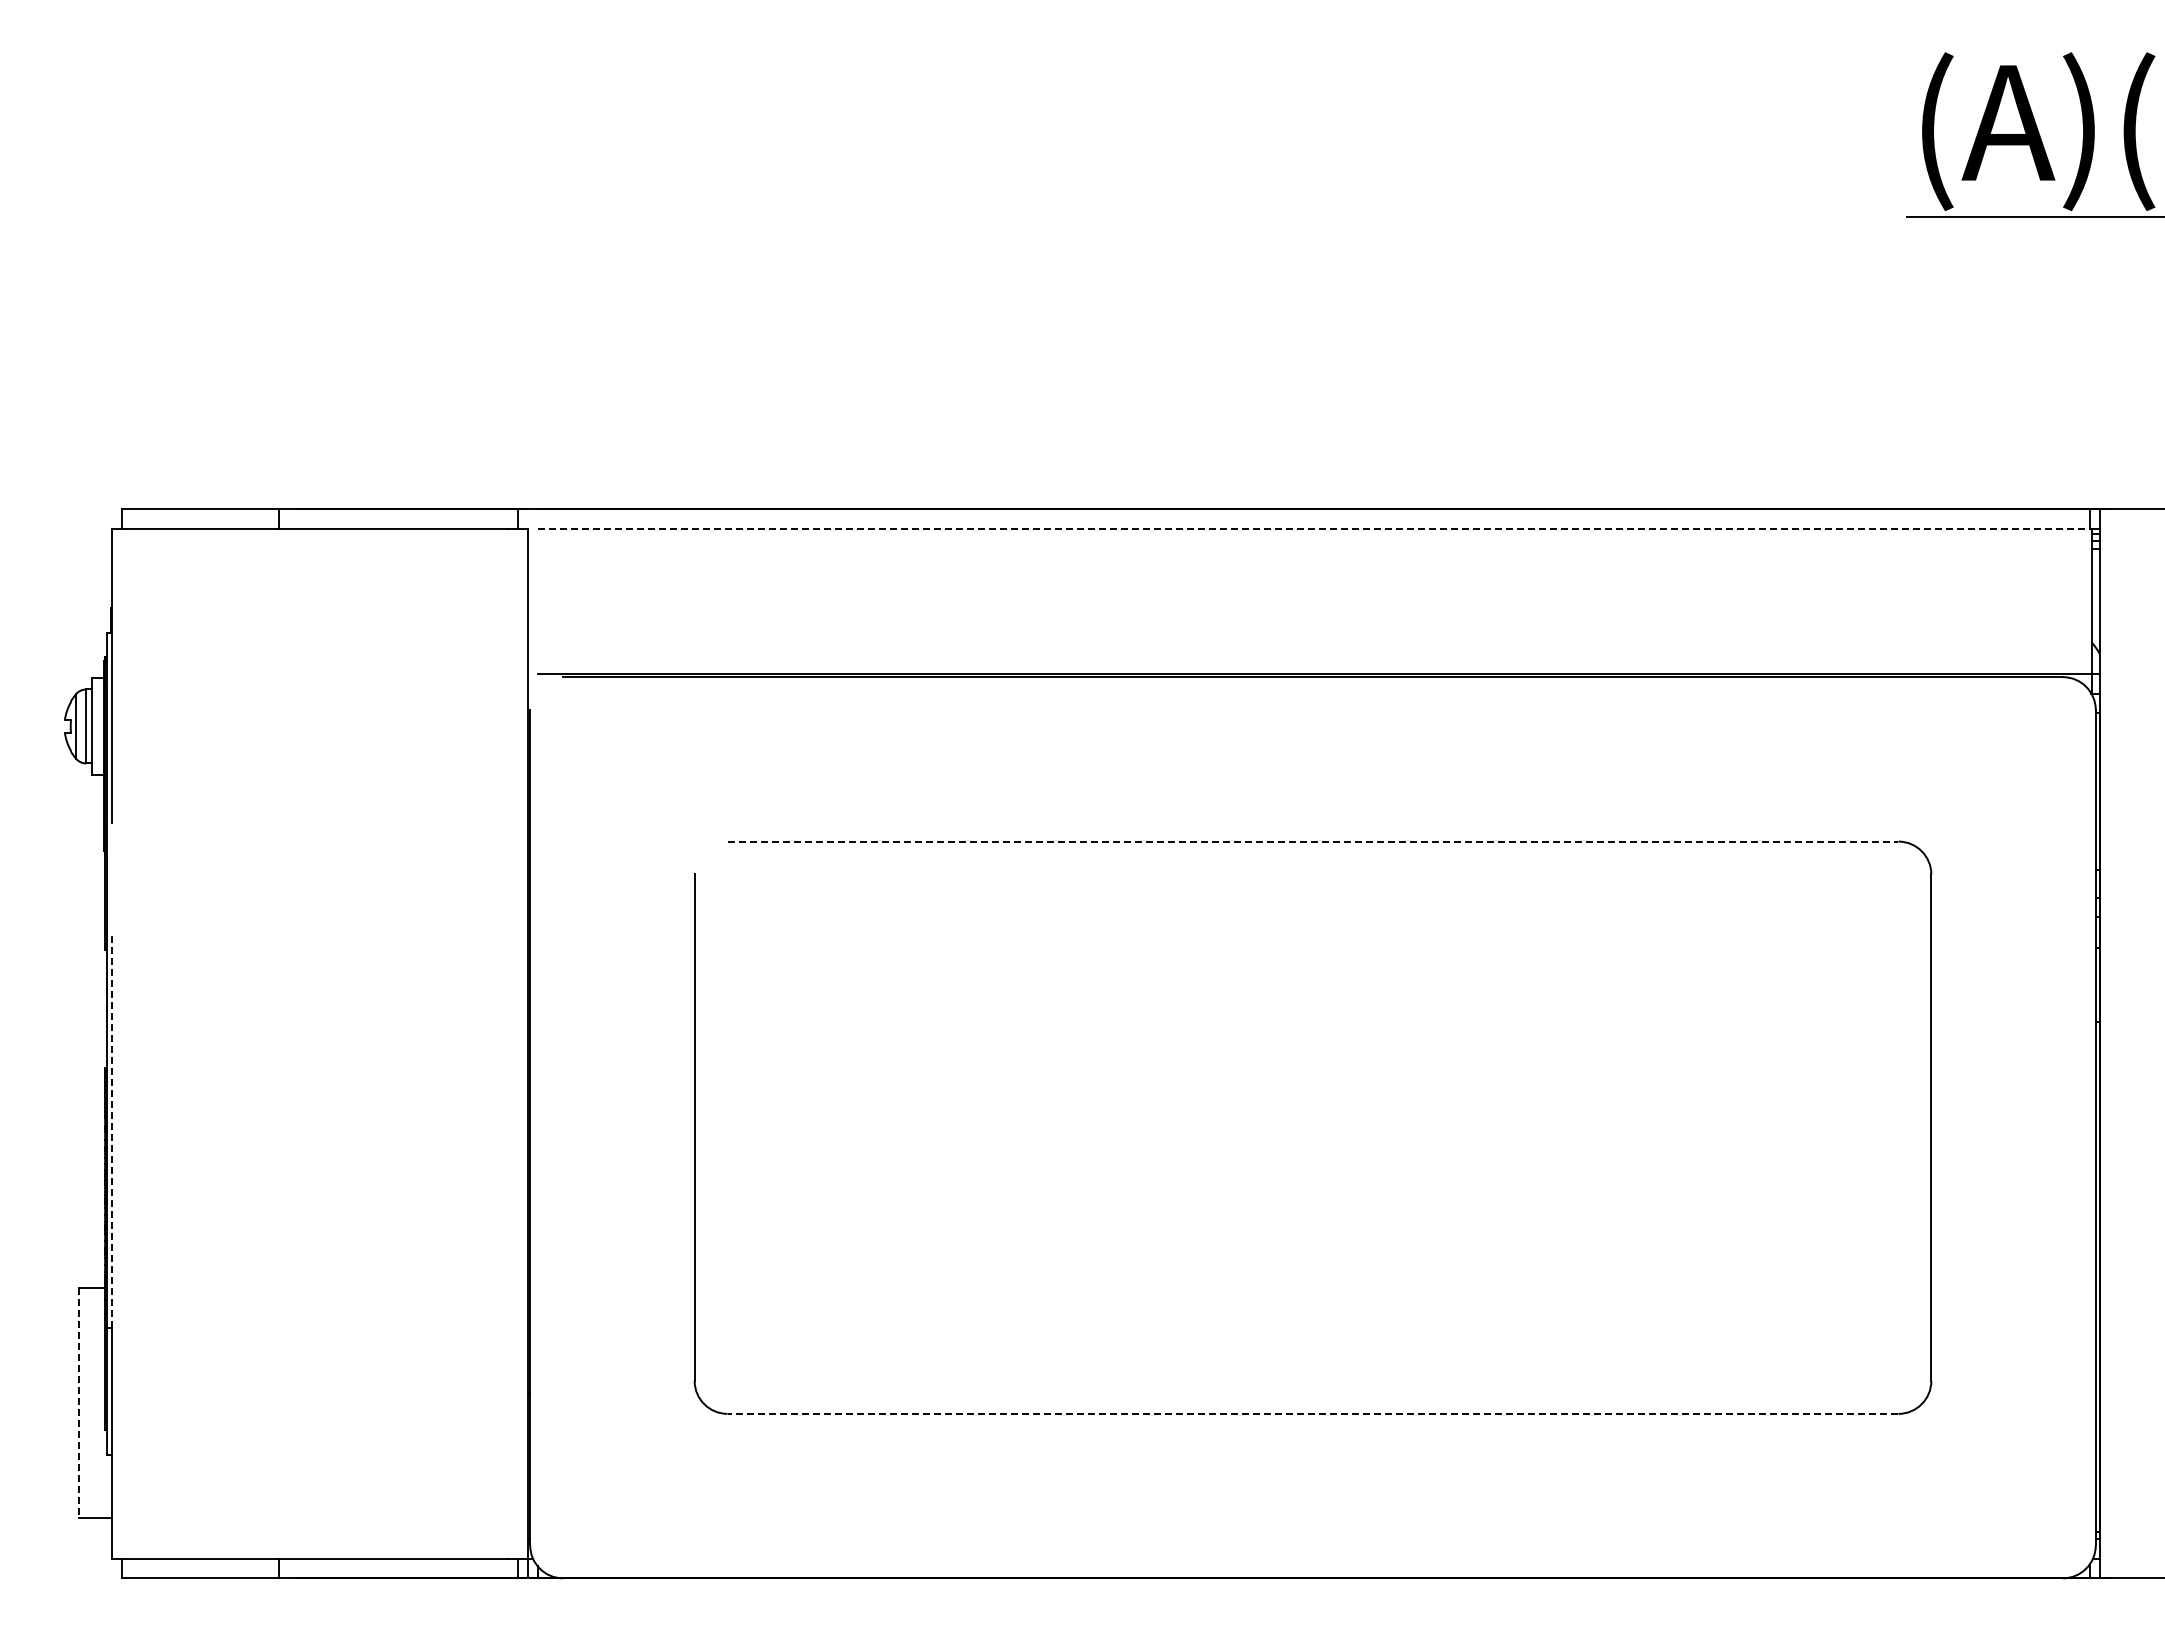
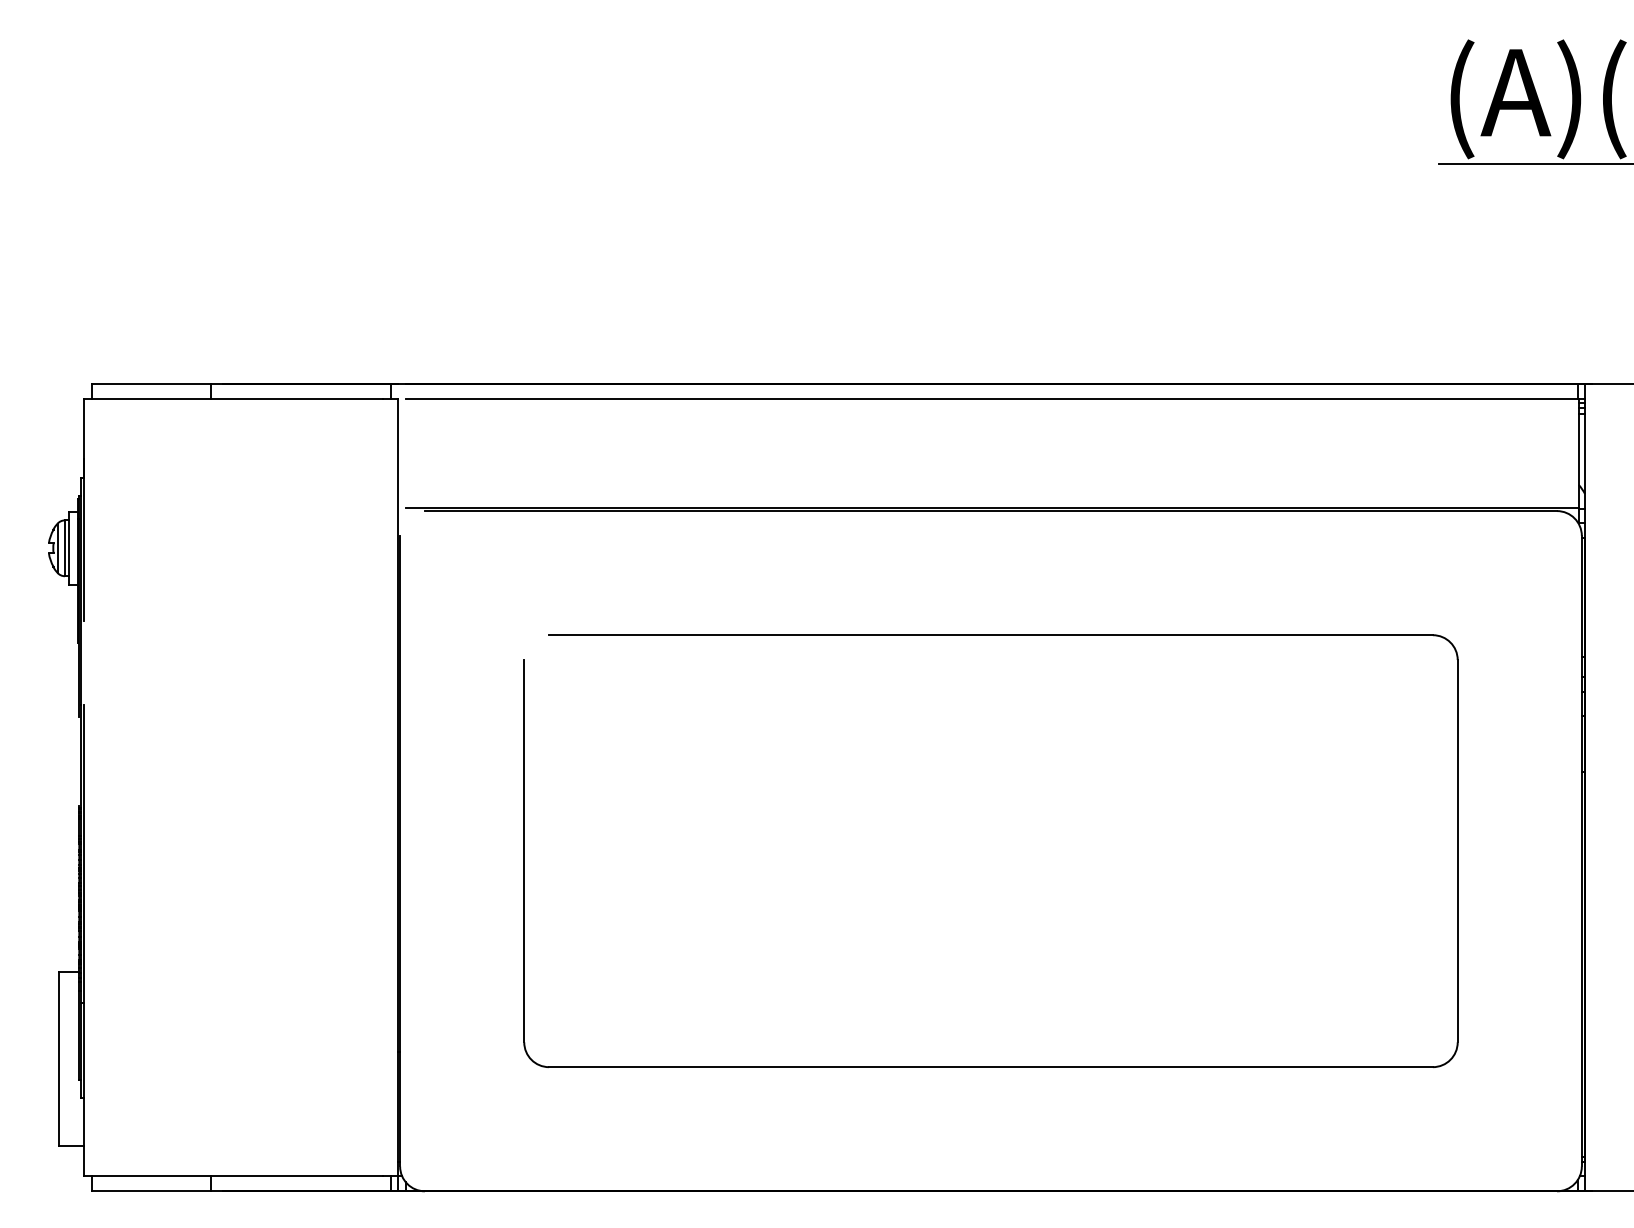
line: (1314, 529) -> (992, 399), dashed -> solid
line: (1313, 841) -> (991, 635), dashed -> solid
line: (111, 1130) -> (84, 853), dashed -> solid
line: (78, 1403) -> (59, 1059), dashed -> solid
line: (1312, 1413) -> (990, 1066), dashed -> solid

